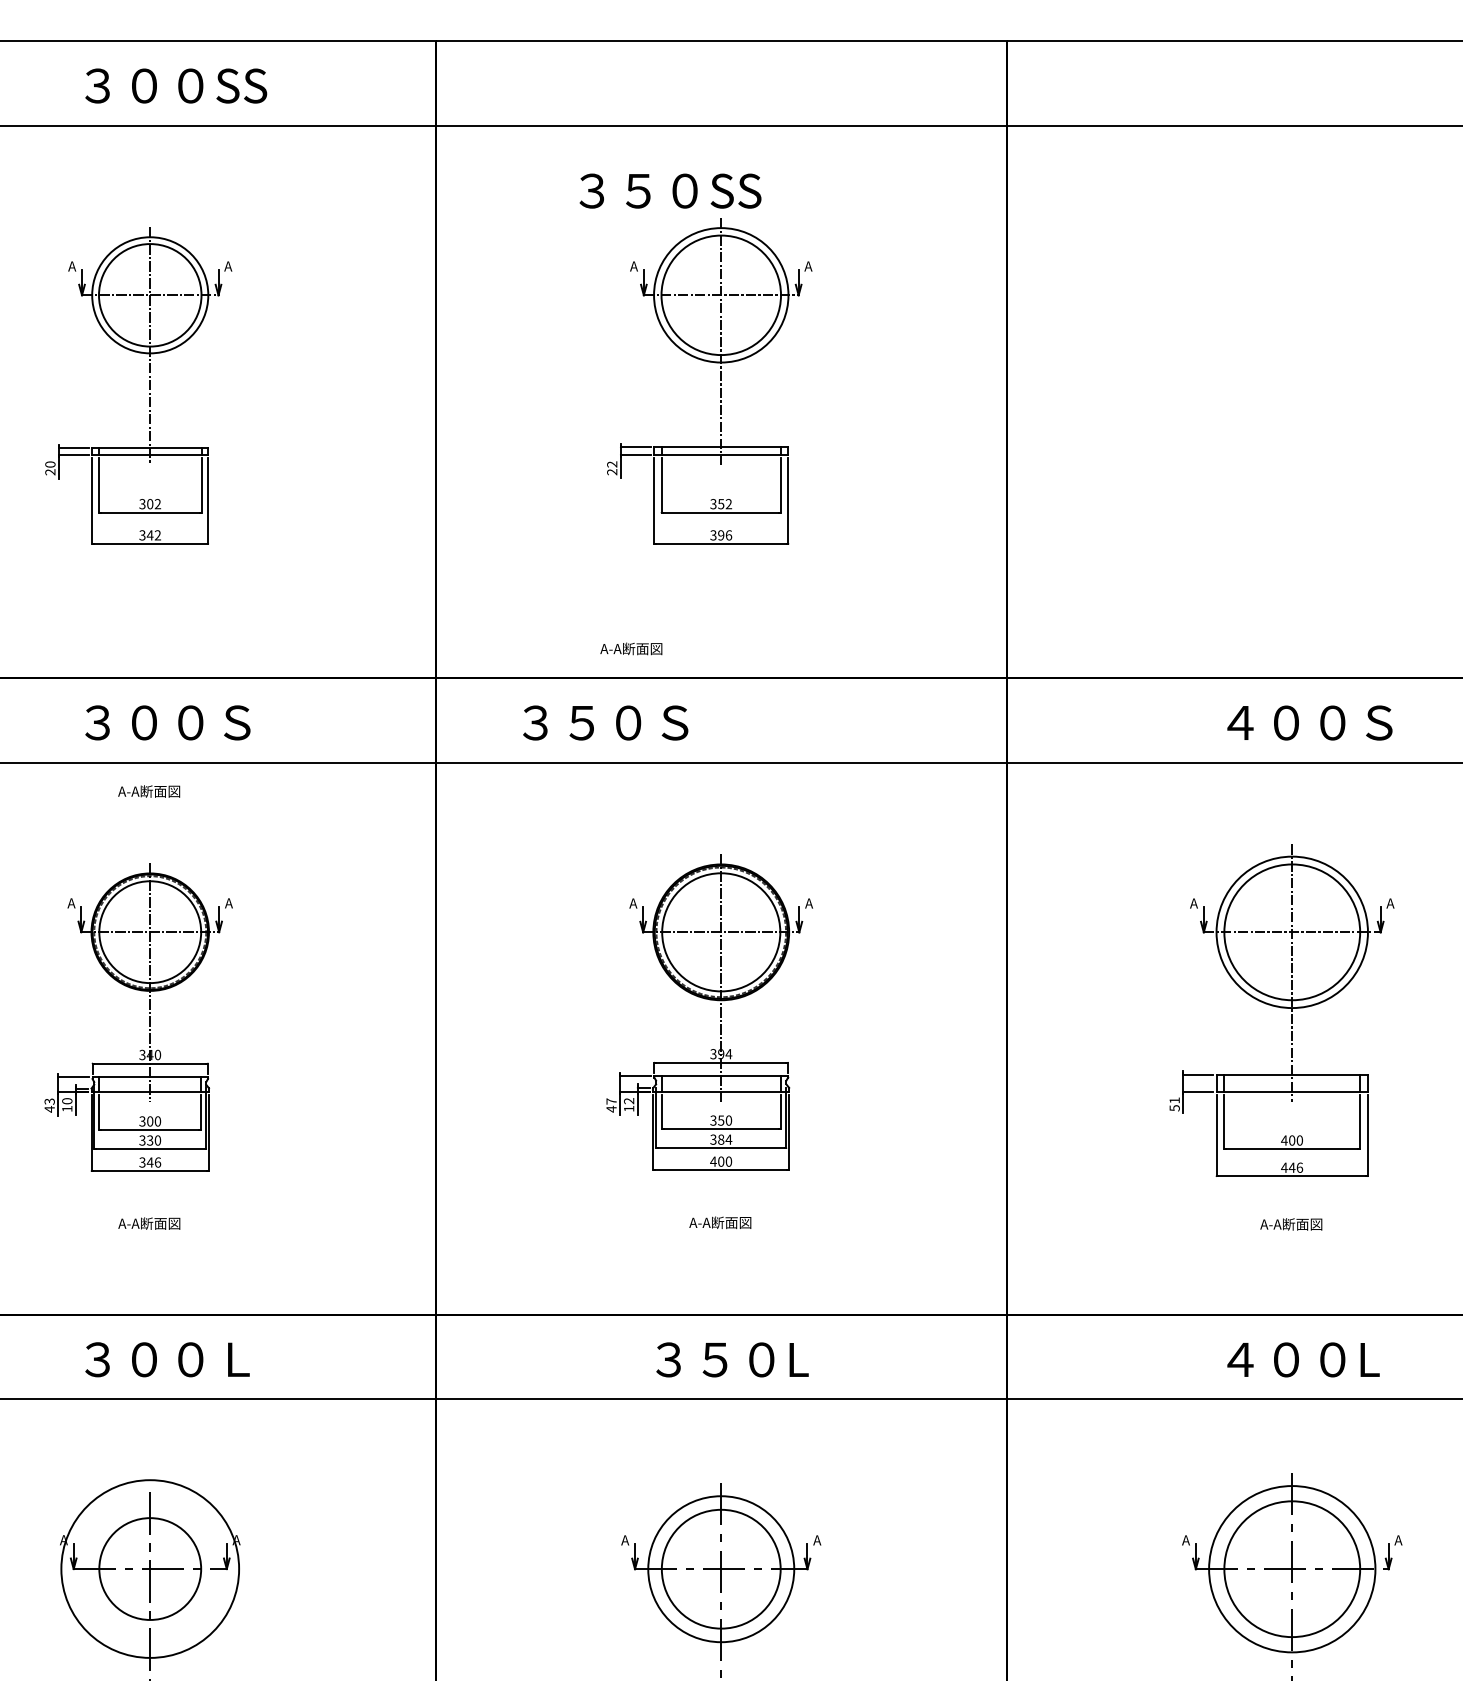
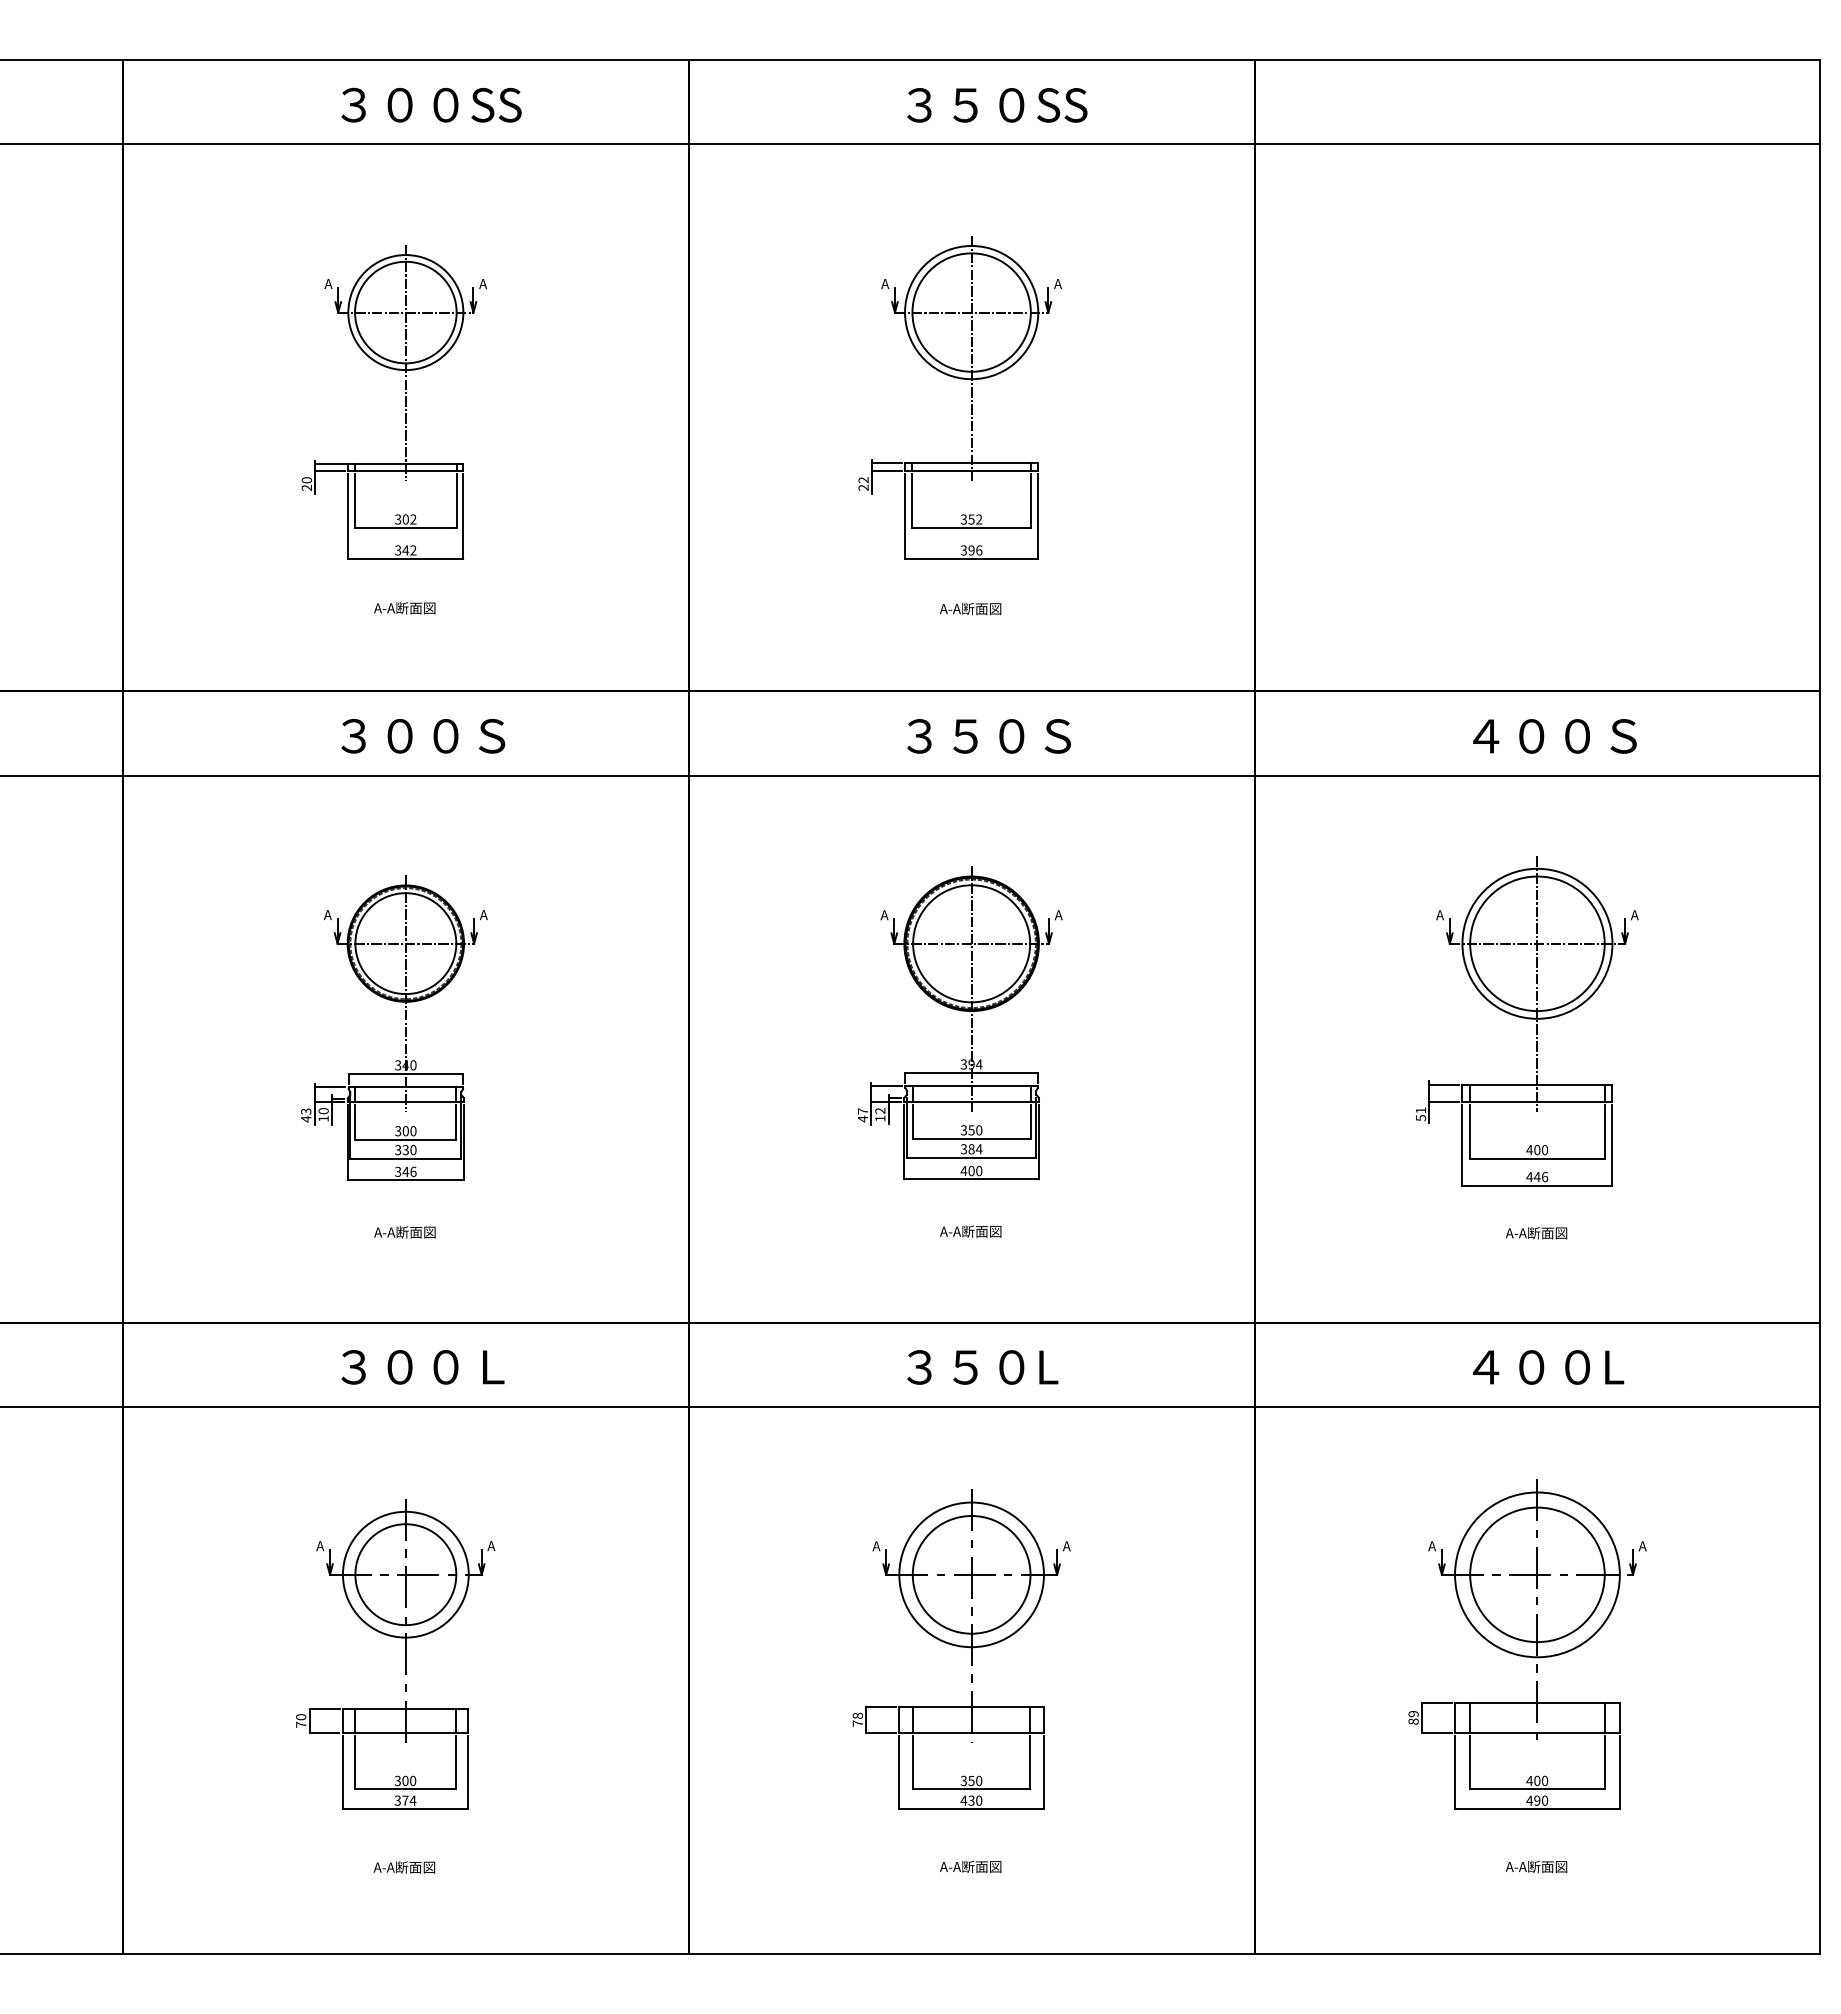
text: (670, 191) -> (997, 105), moved
text: (631, 648) -> (970, 608), moved
text: (605, 723) -> (988, 736), moved
text: (148, 791) -> (404, 608), moved
circle: (149, 1568) -> (405, 1574), size x0.71

